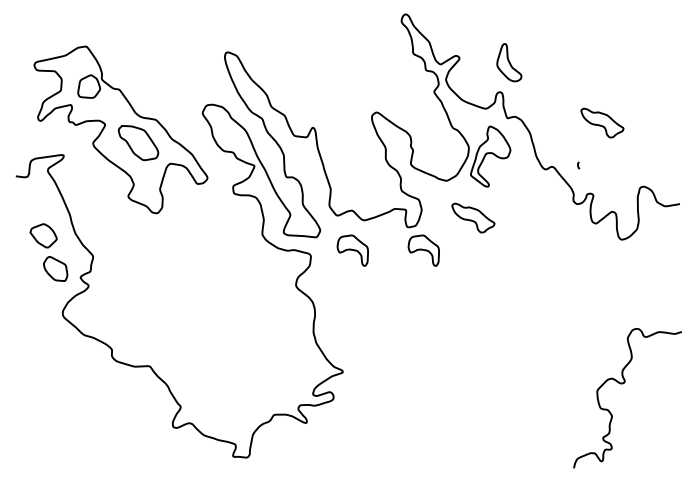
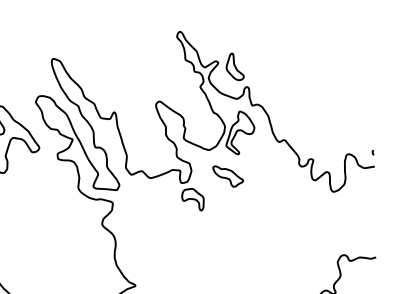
part: (509, 62) -> (235, 66), moved
part: (602, 122) -> (319, 108), removed
curve: (578, 165) -> (373, 152), moved
part: (352, 250) -> (142, 199), removed

